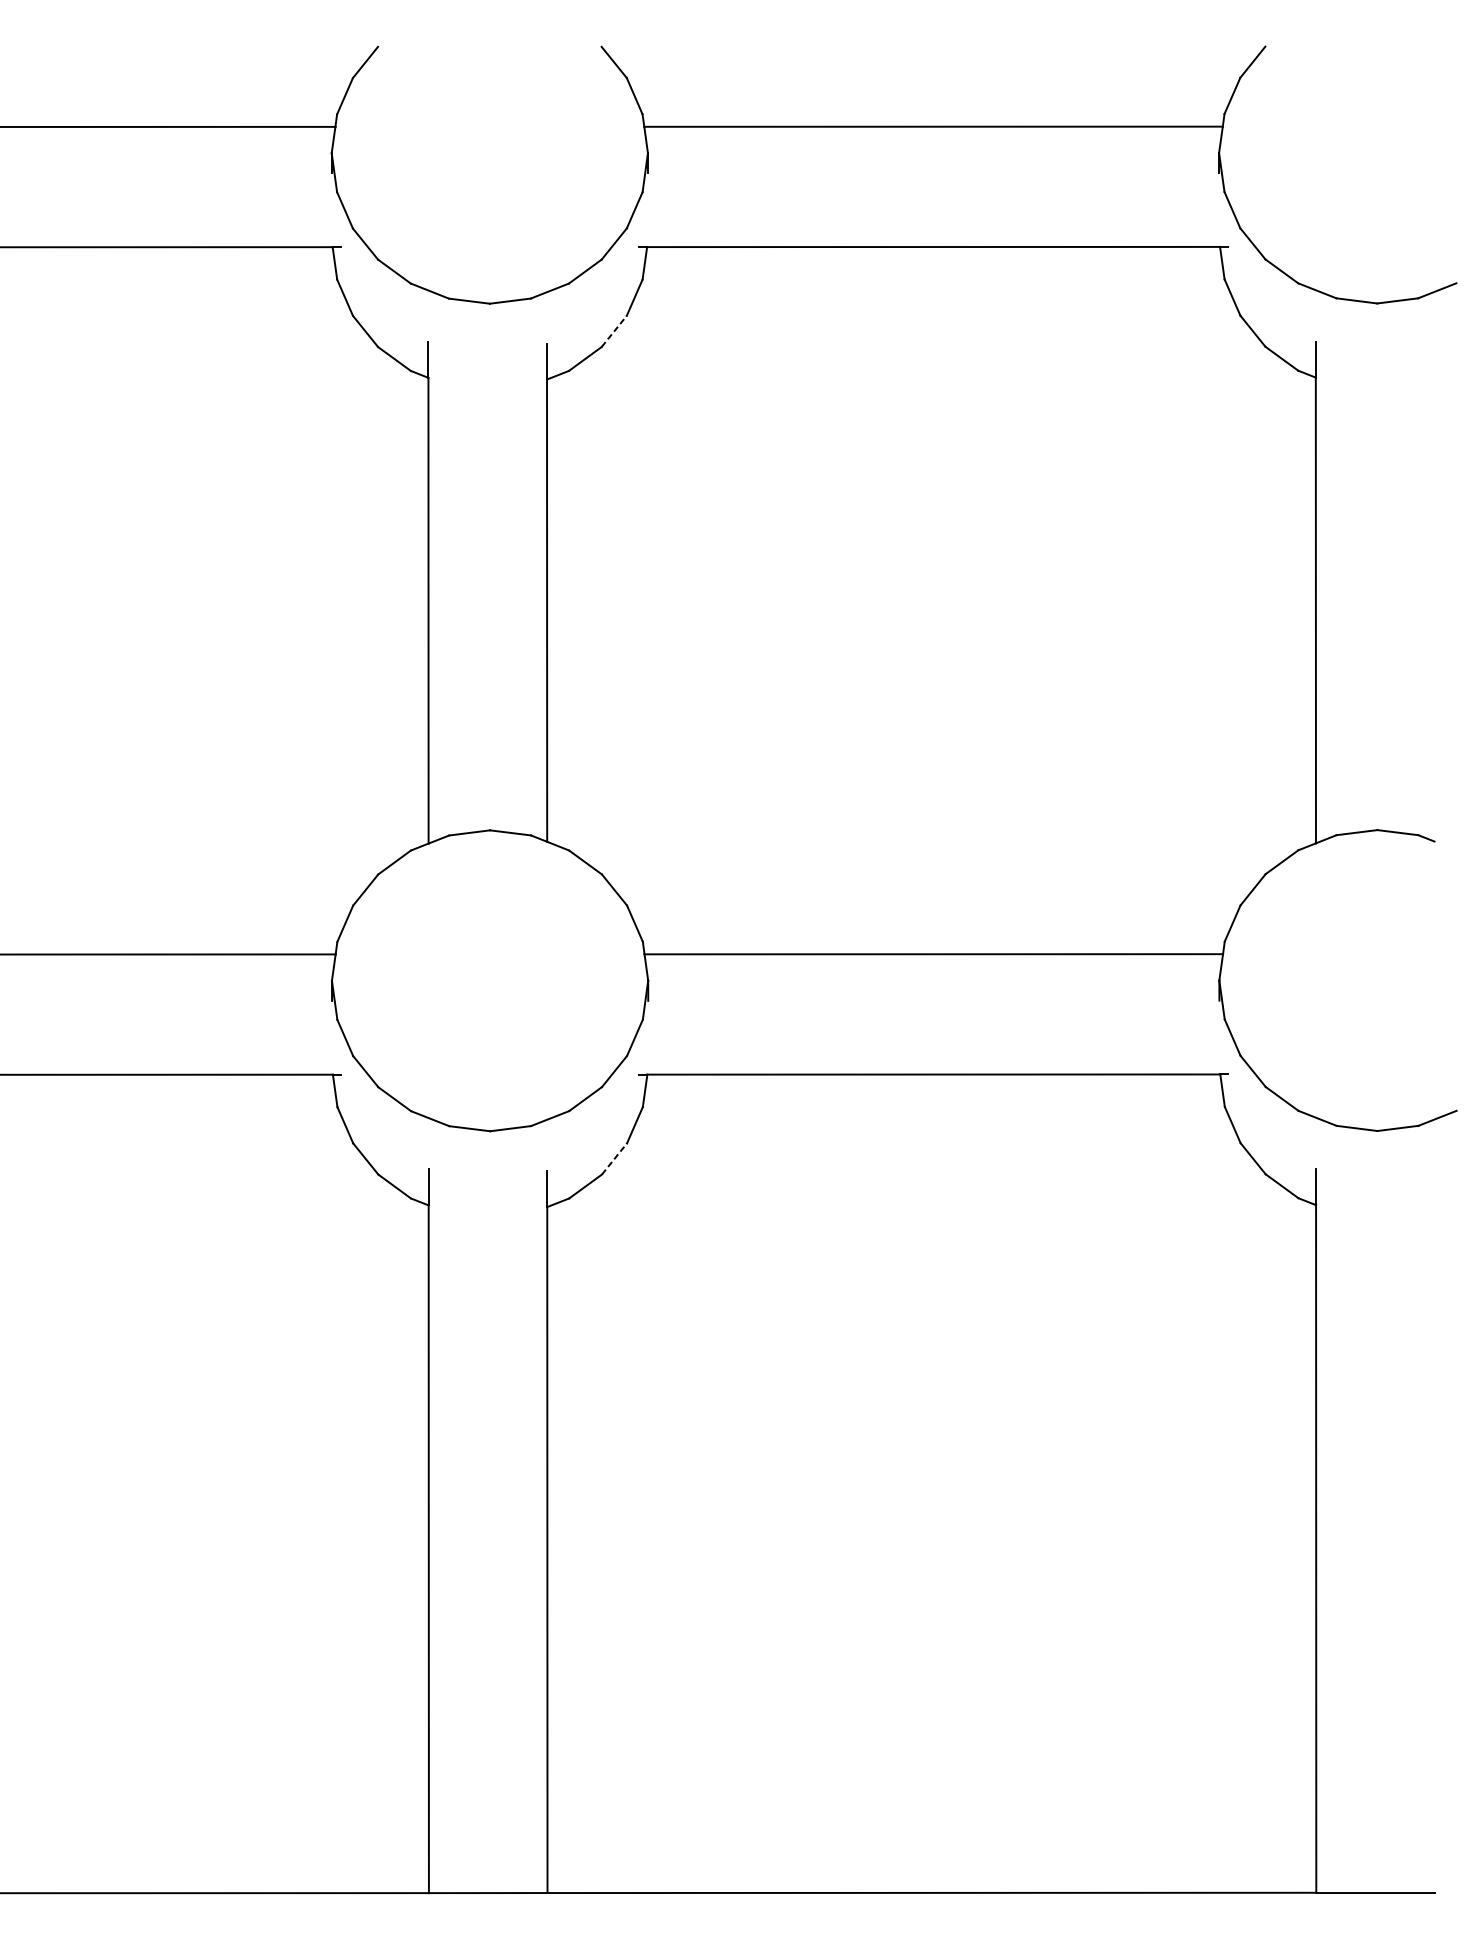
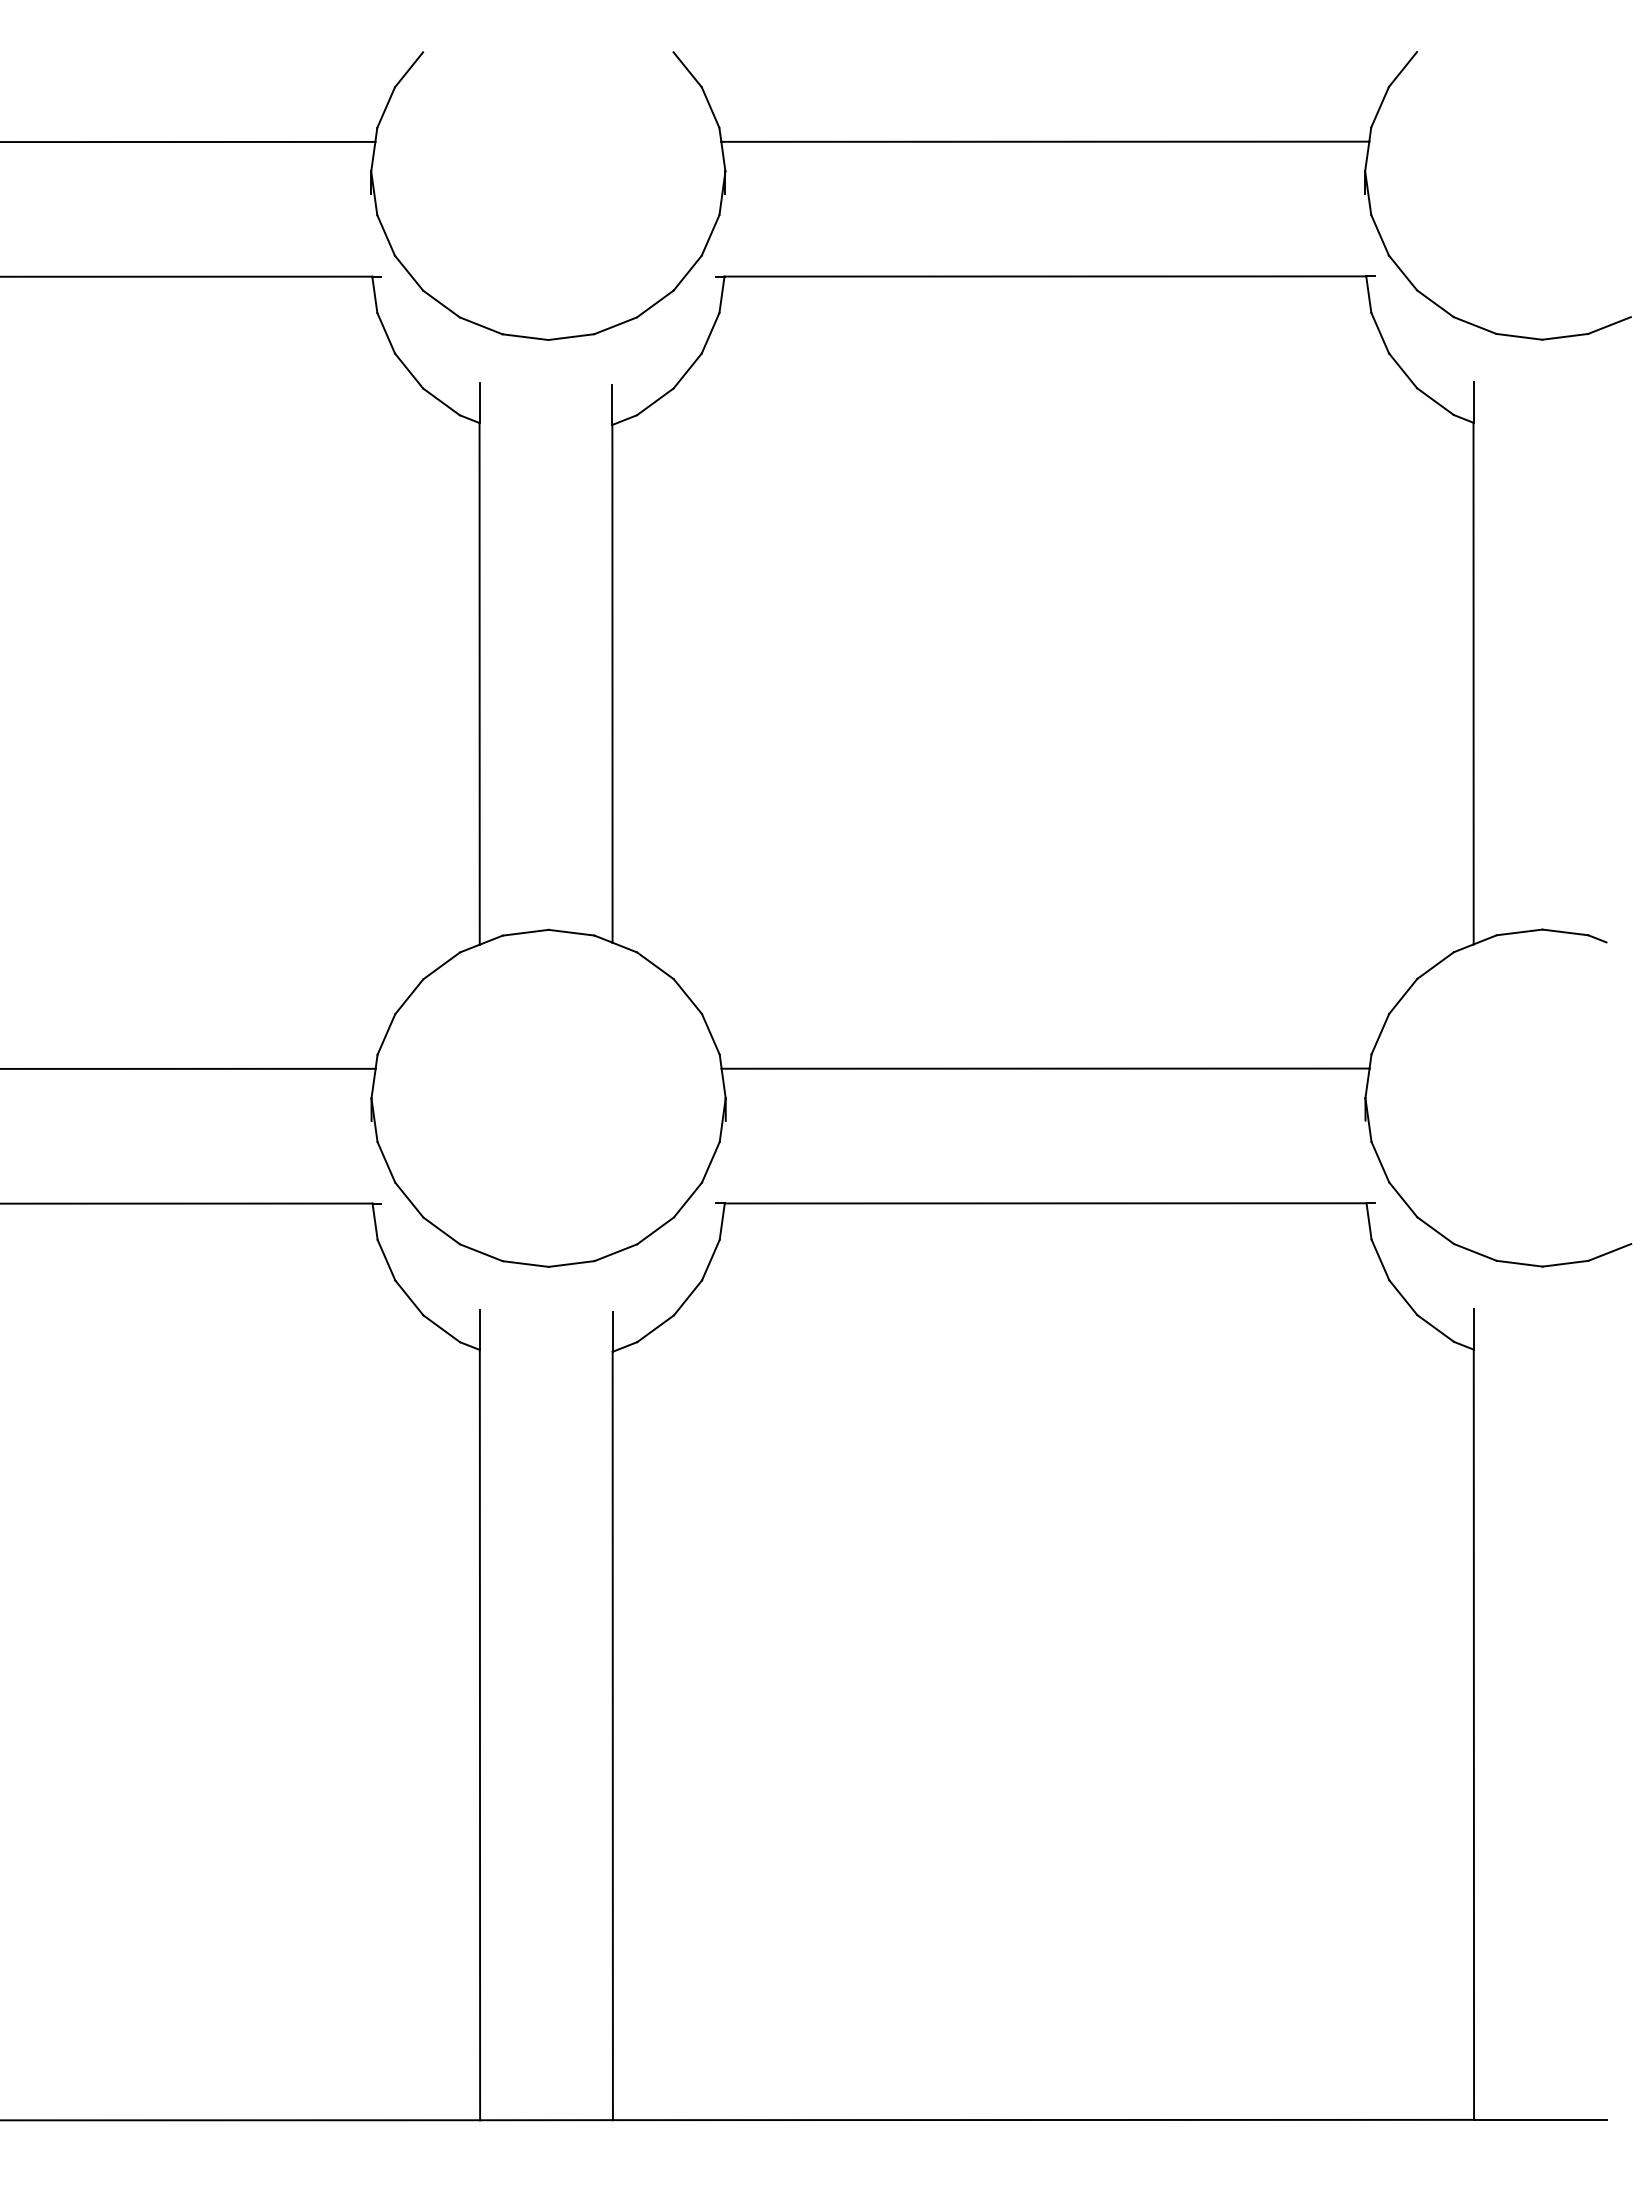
line: (614, 330) -> (688, 370), dashed -> solid
line: (614, 1158) -> (688, 1297), dashed -> solid

